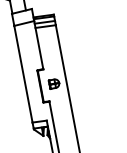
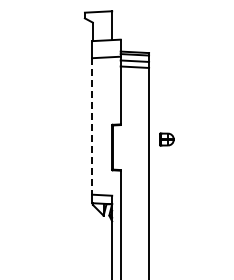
line: (23, 74) -> (92, 126), solid -> dashed
part: (54, 83) -> (166, 139), moved

